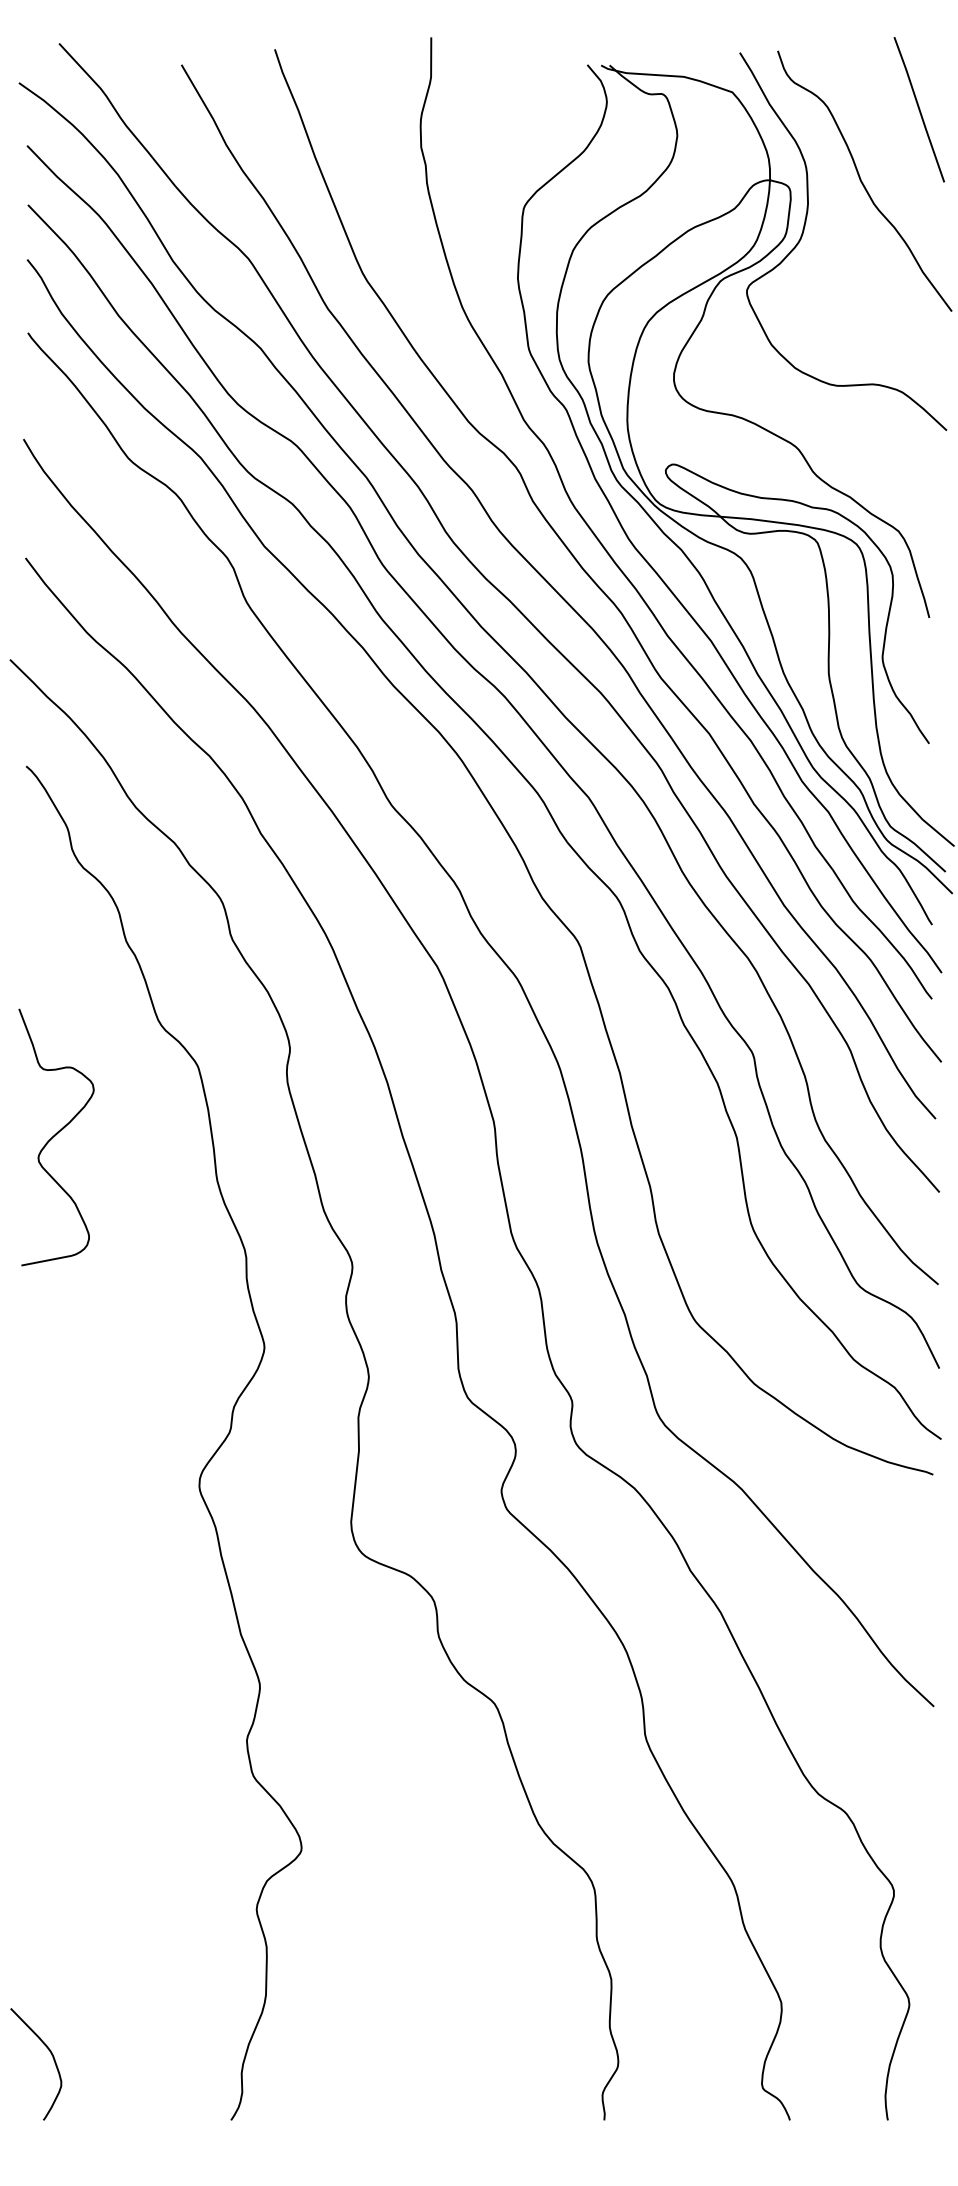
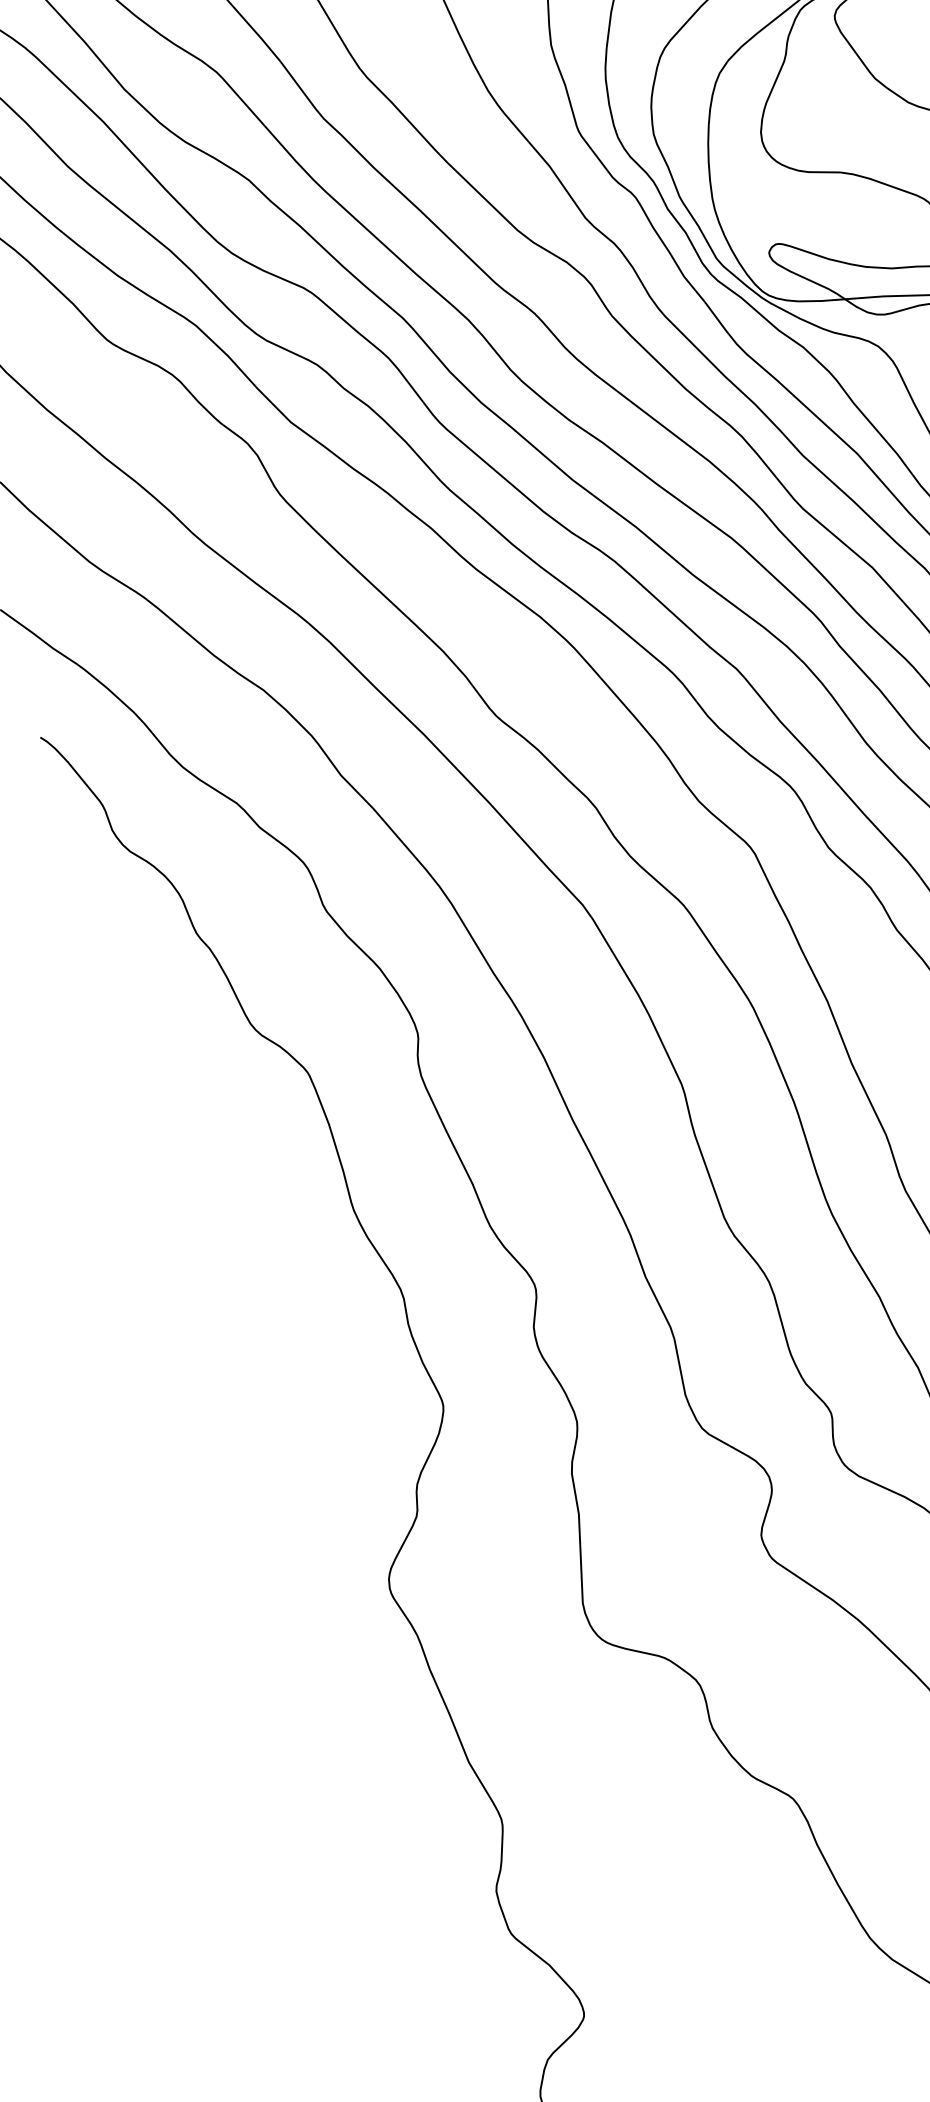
curve: (55, 1136) -> (146, 1186), removed

